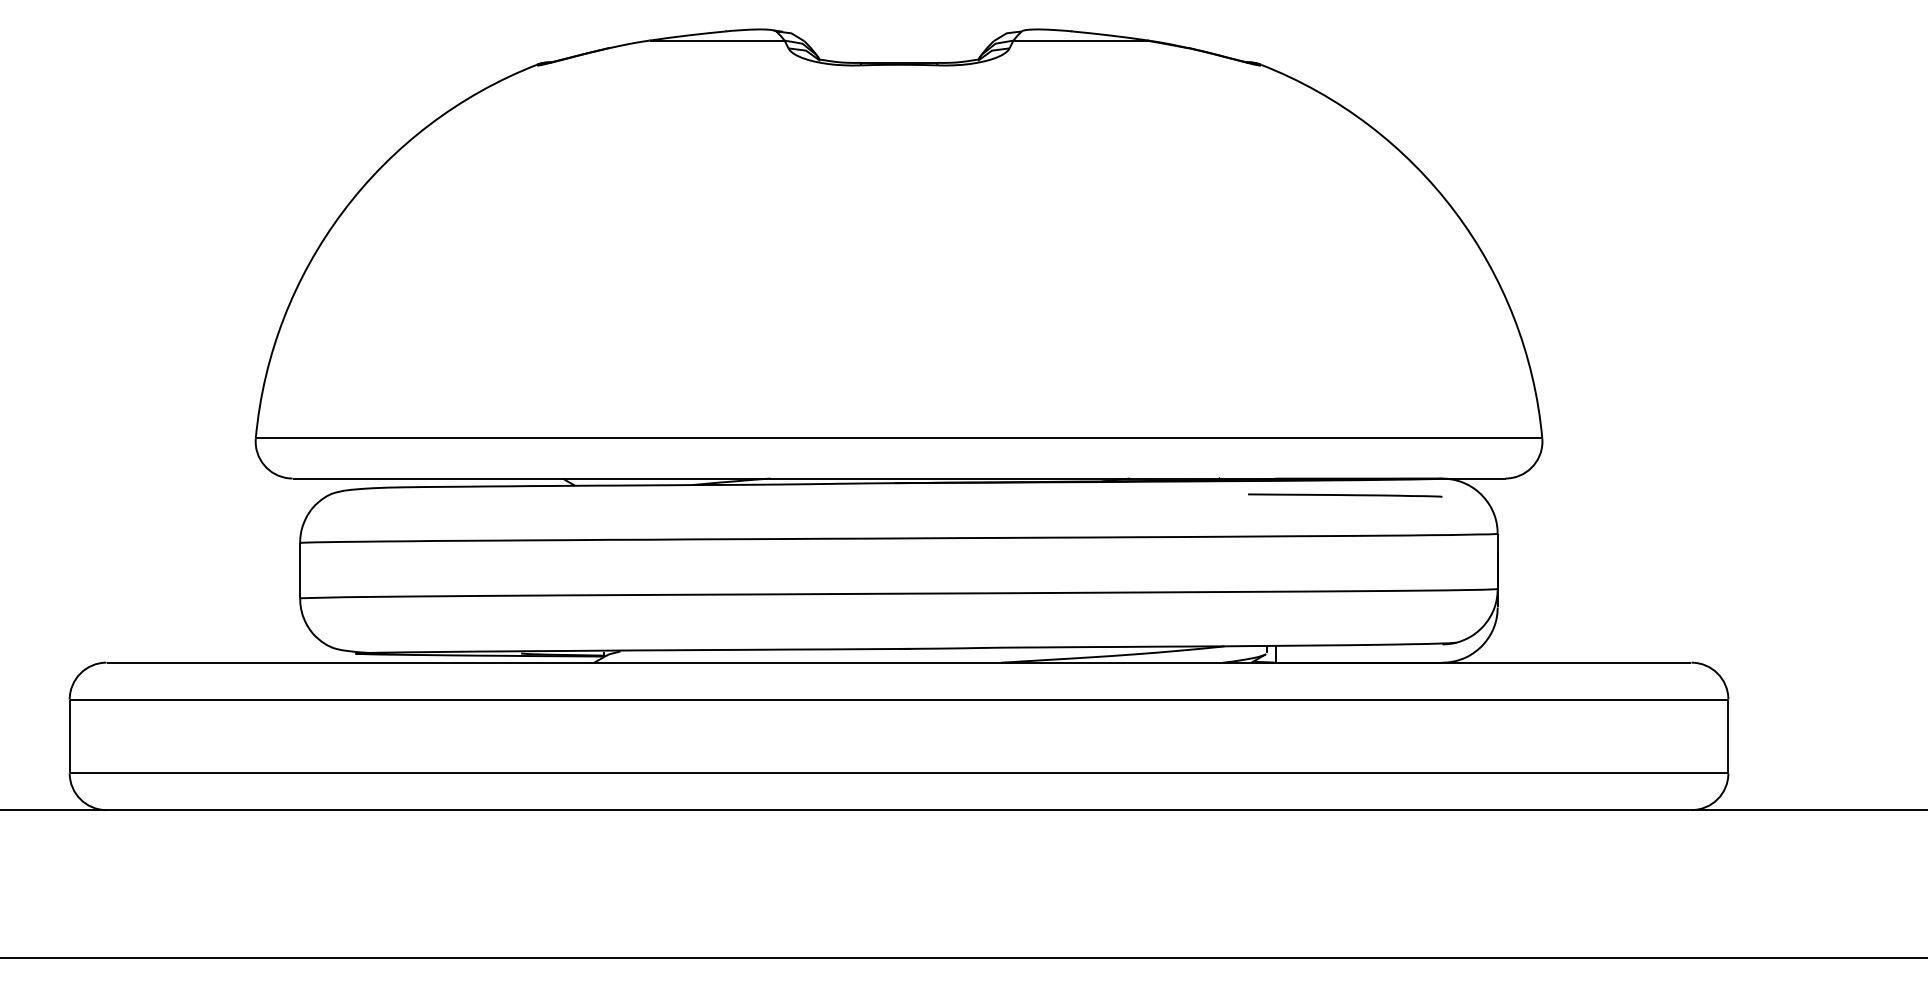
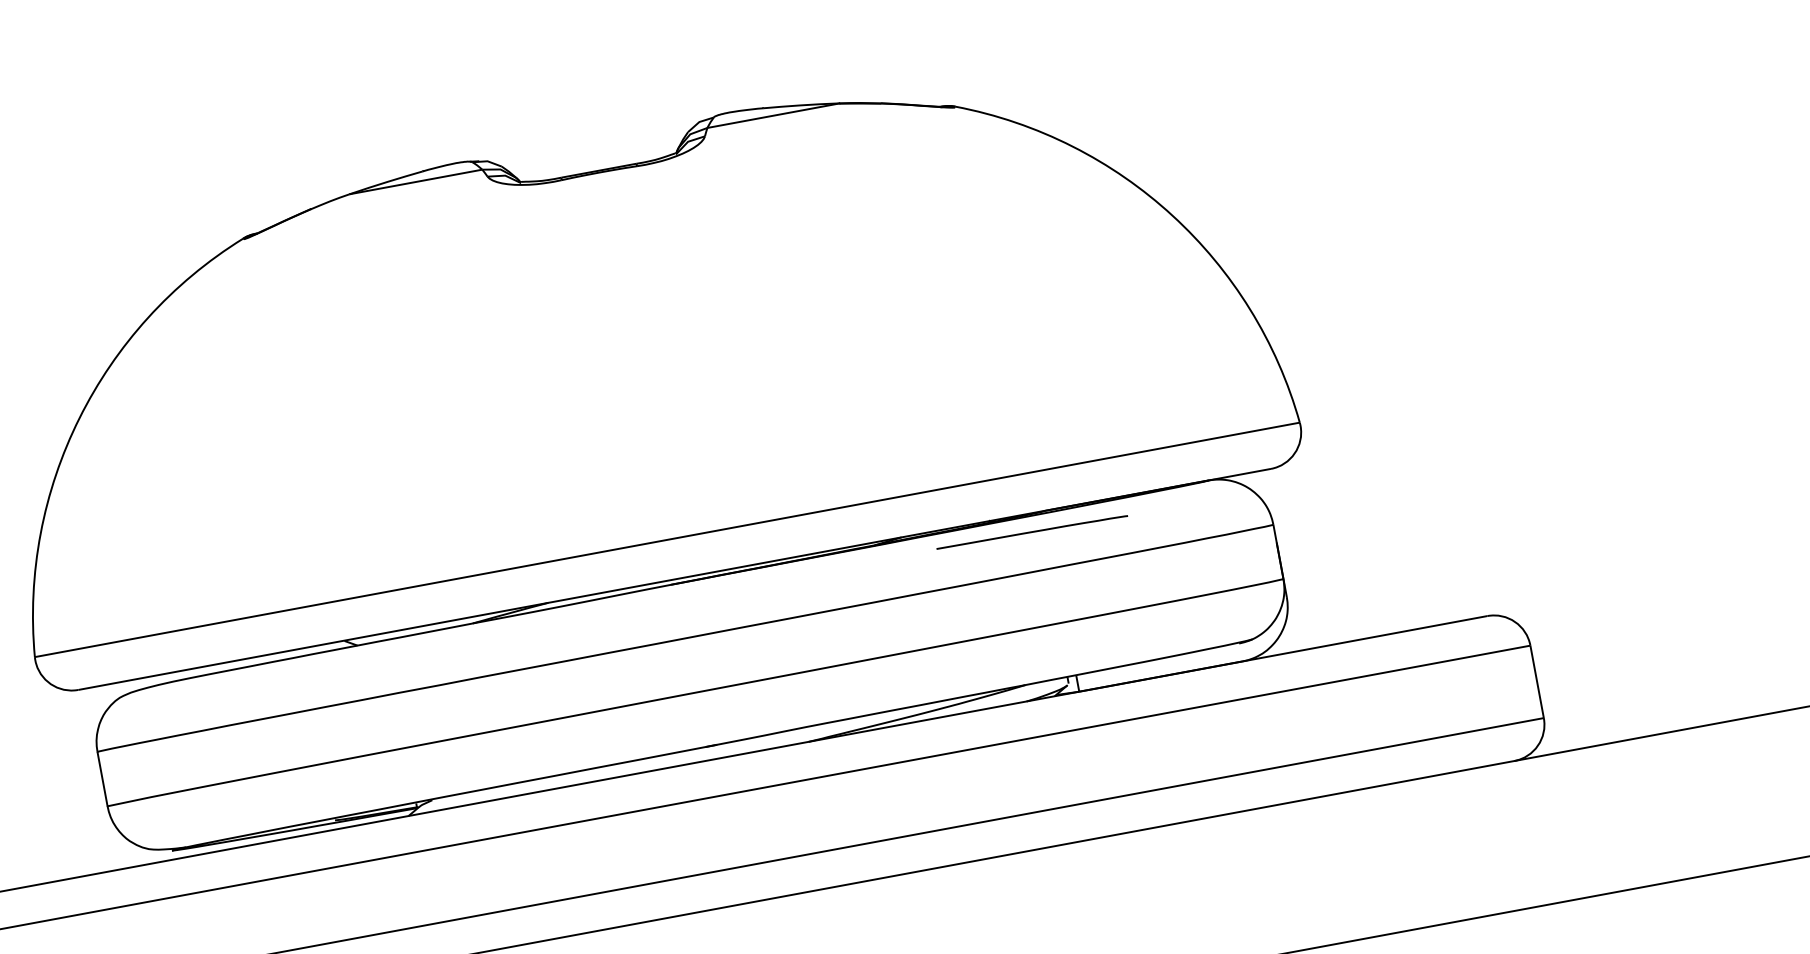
line: (1345, 495) -> (1032, 532), moved

